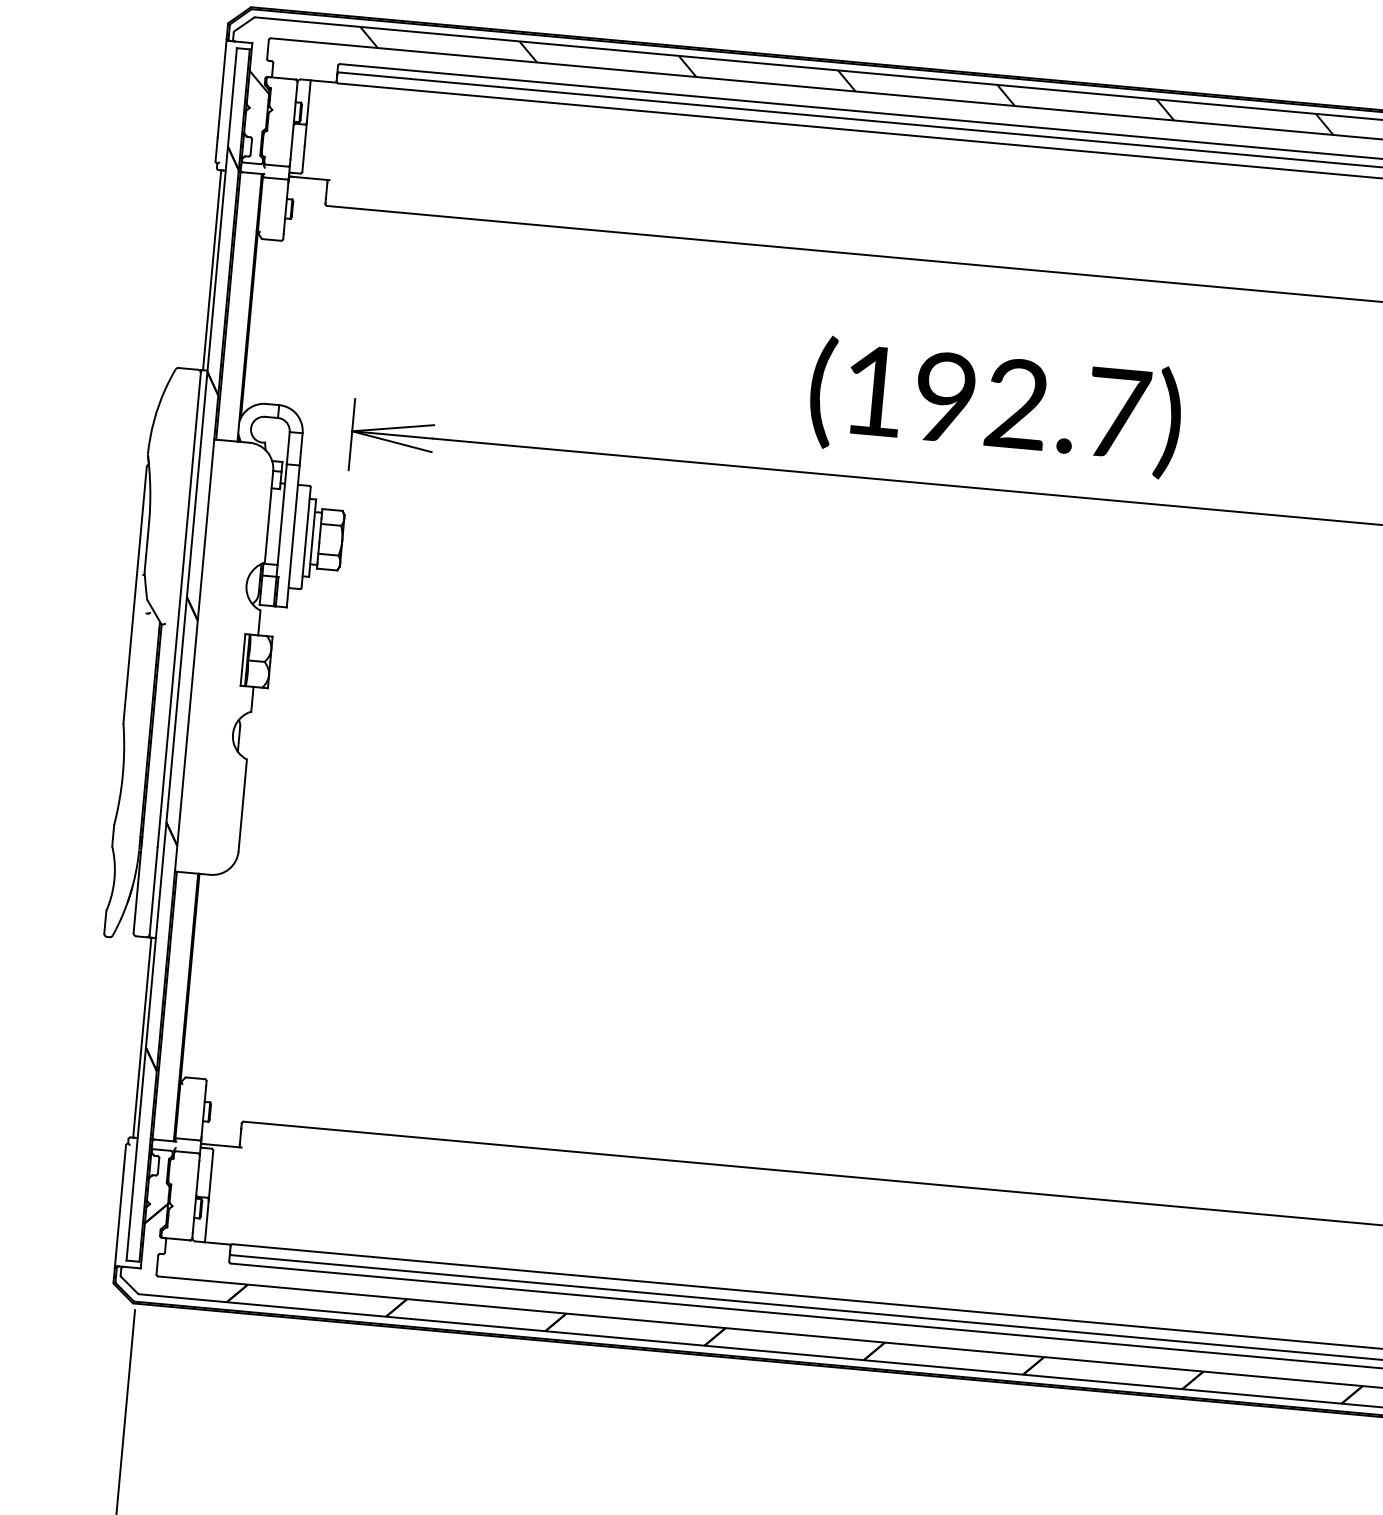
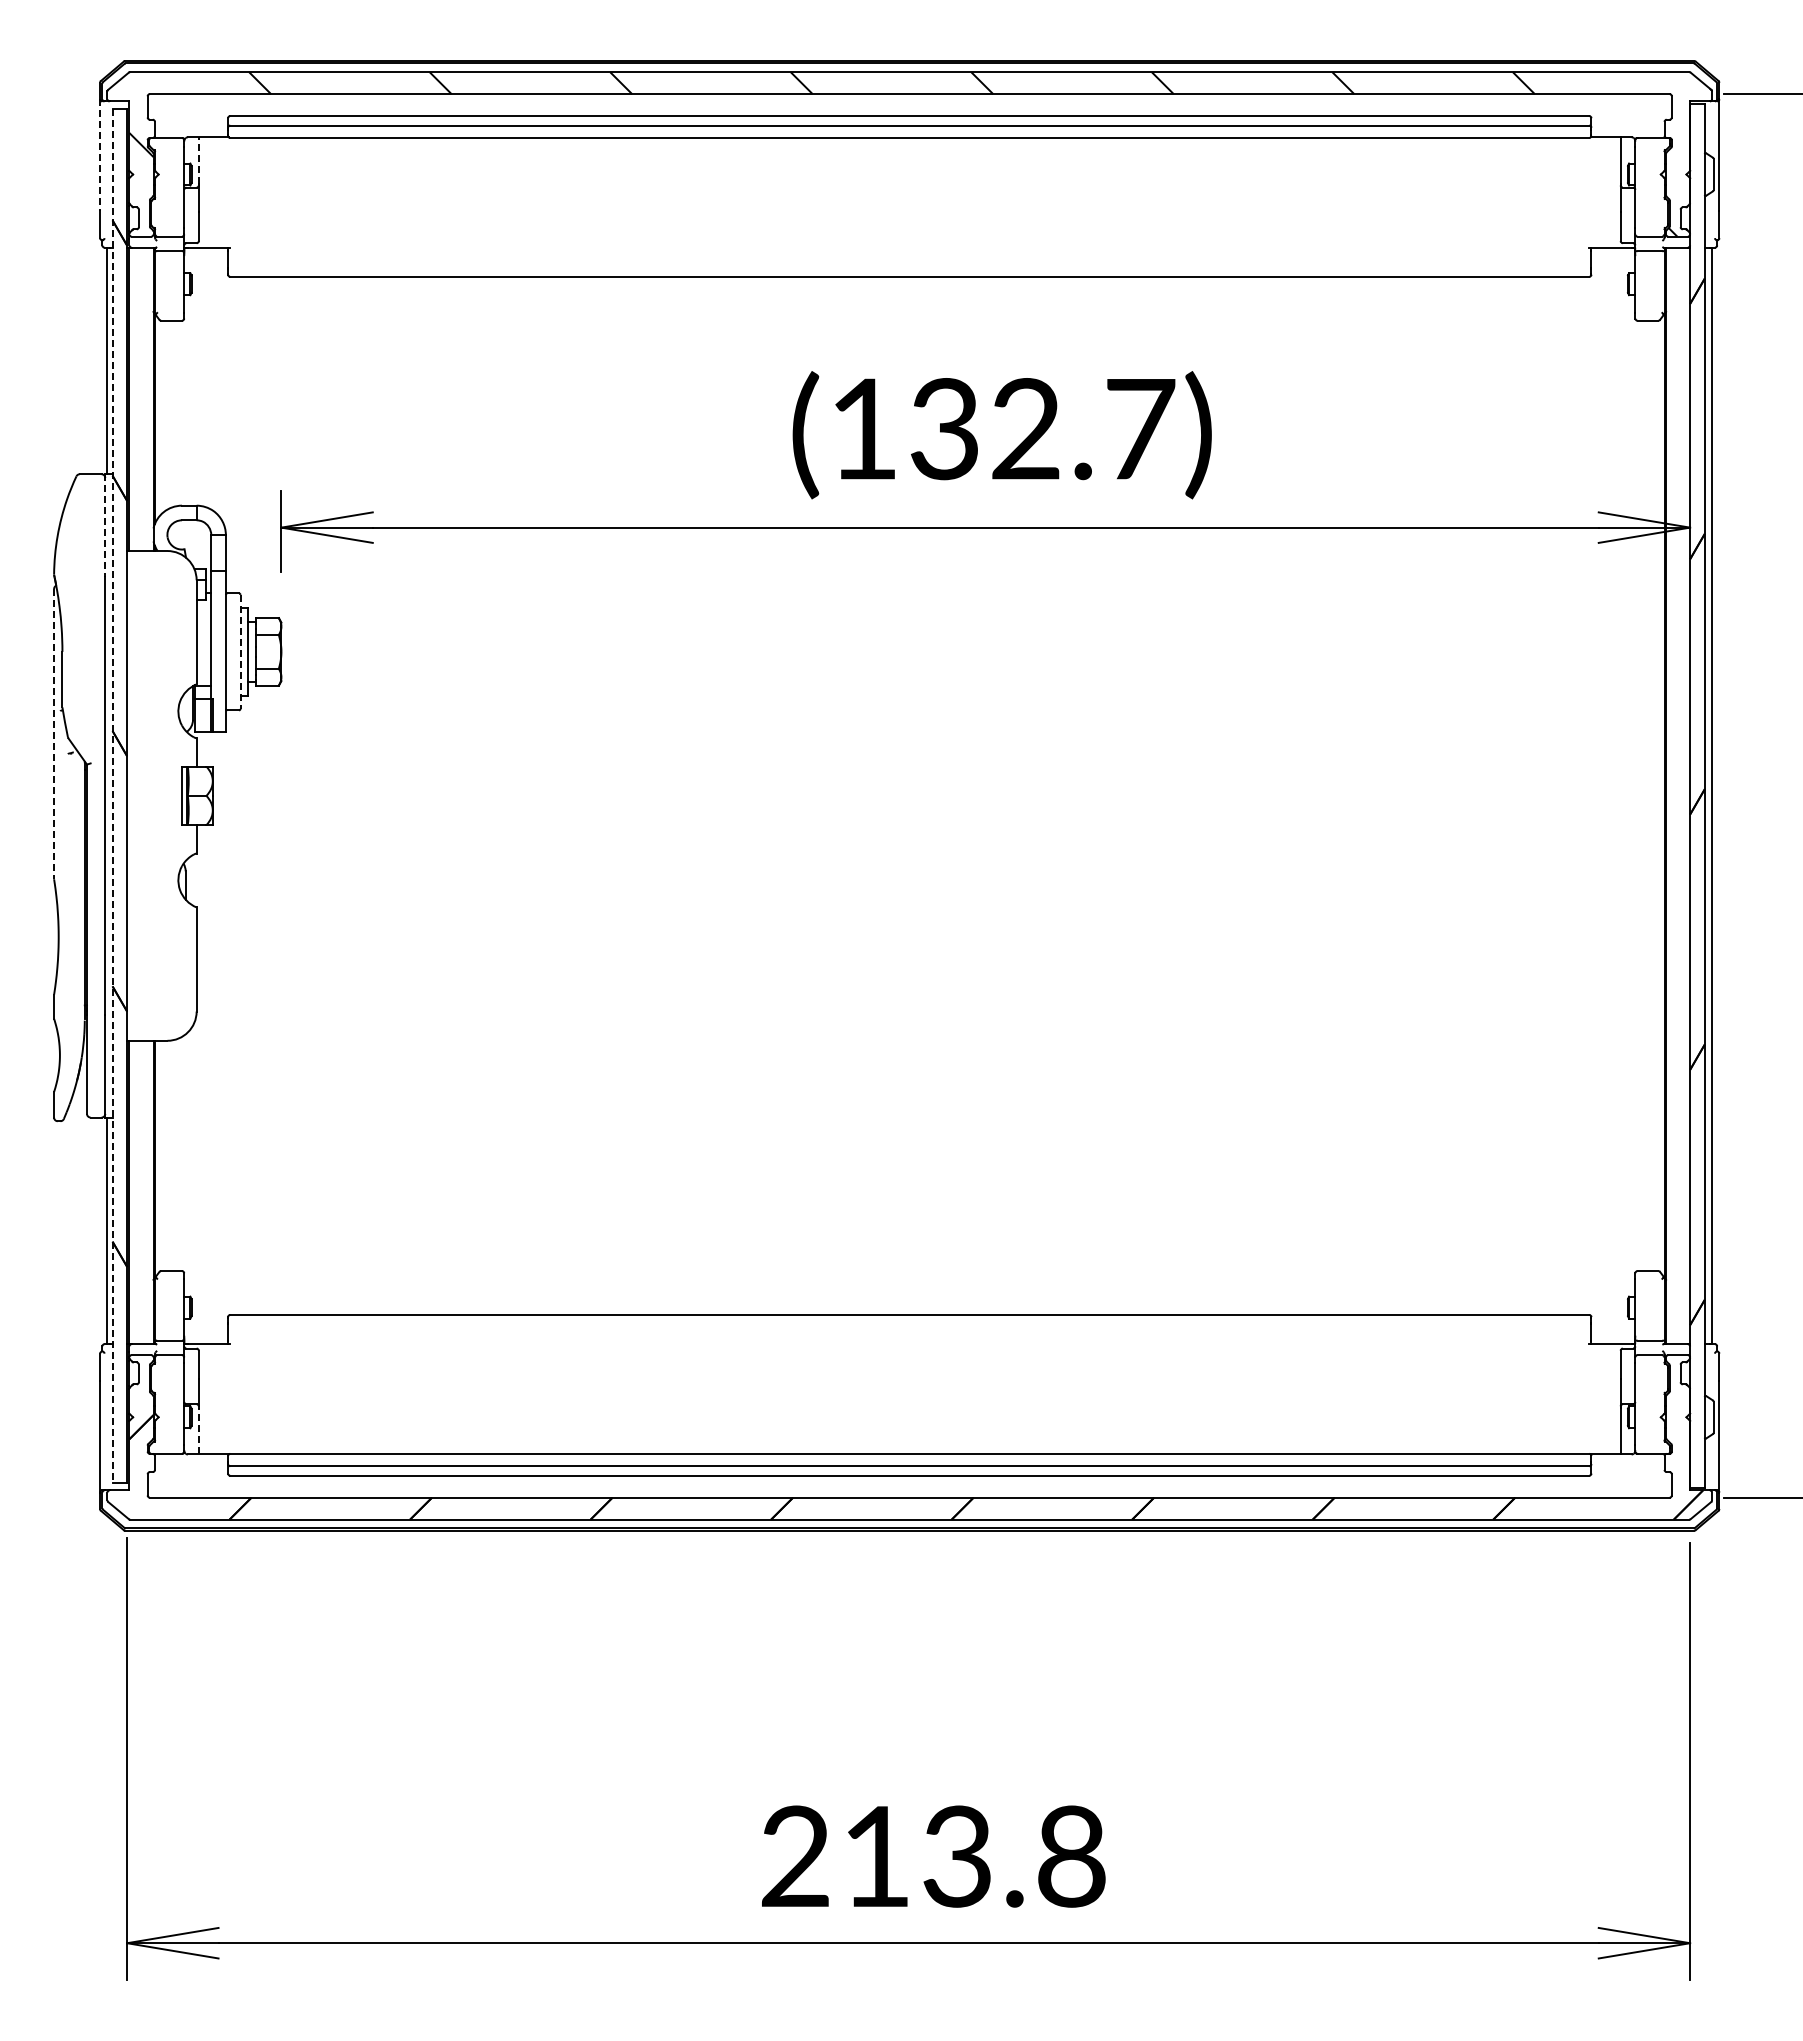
line: (222, 88) -> (100, 155), solid -> dashed
line: (308, 100) -> (198, 160), solid -> dashed
text: (945, 397) -> (944, 429), (192.7) -> (132.7)
line: (197, 415) -> (105, 525), solid -> dashed
line: (306, 538) -> (240, 652), solid -> dashed
line: (135, 595) -> (54, 734), solid -> dashed
line: (181, 654) -> (112, 796), solid -> dashed
line: (206, 1221) -> (198, 1430), solid -> dashed

